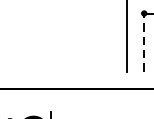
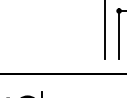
line: (144, 40) -> (119, 33), dashed -> solid

